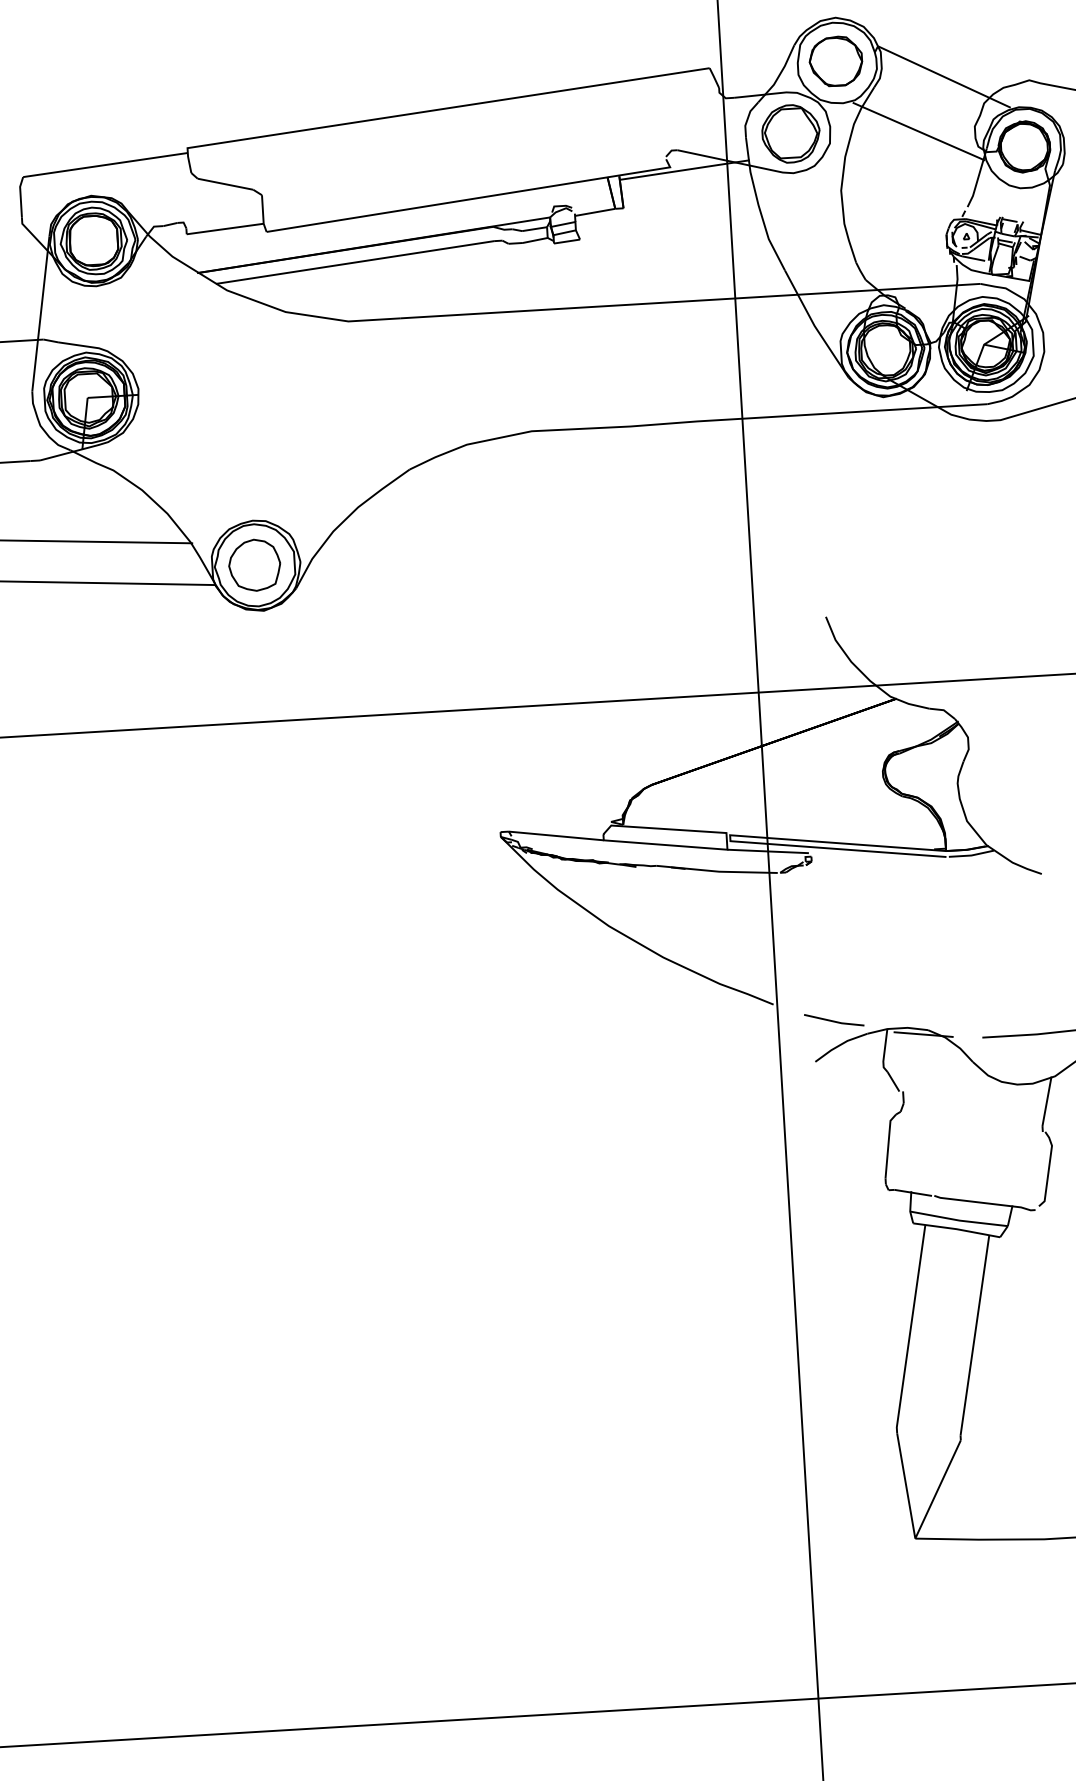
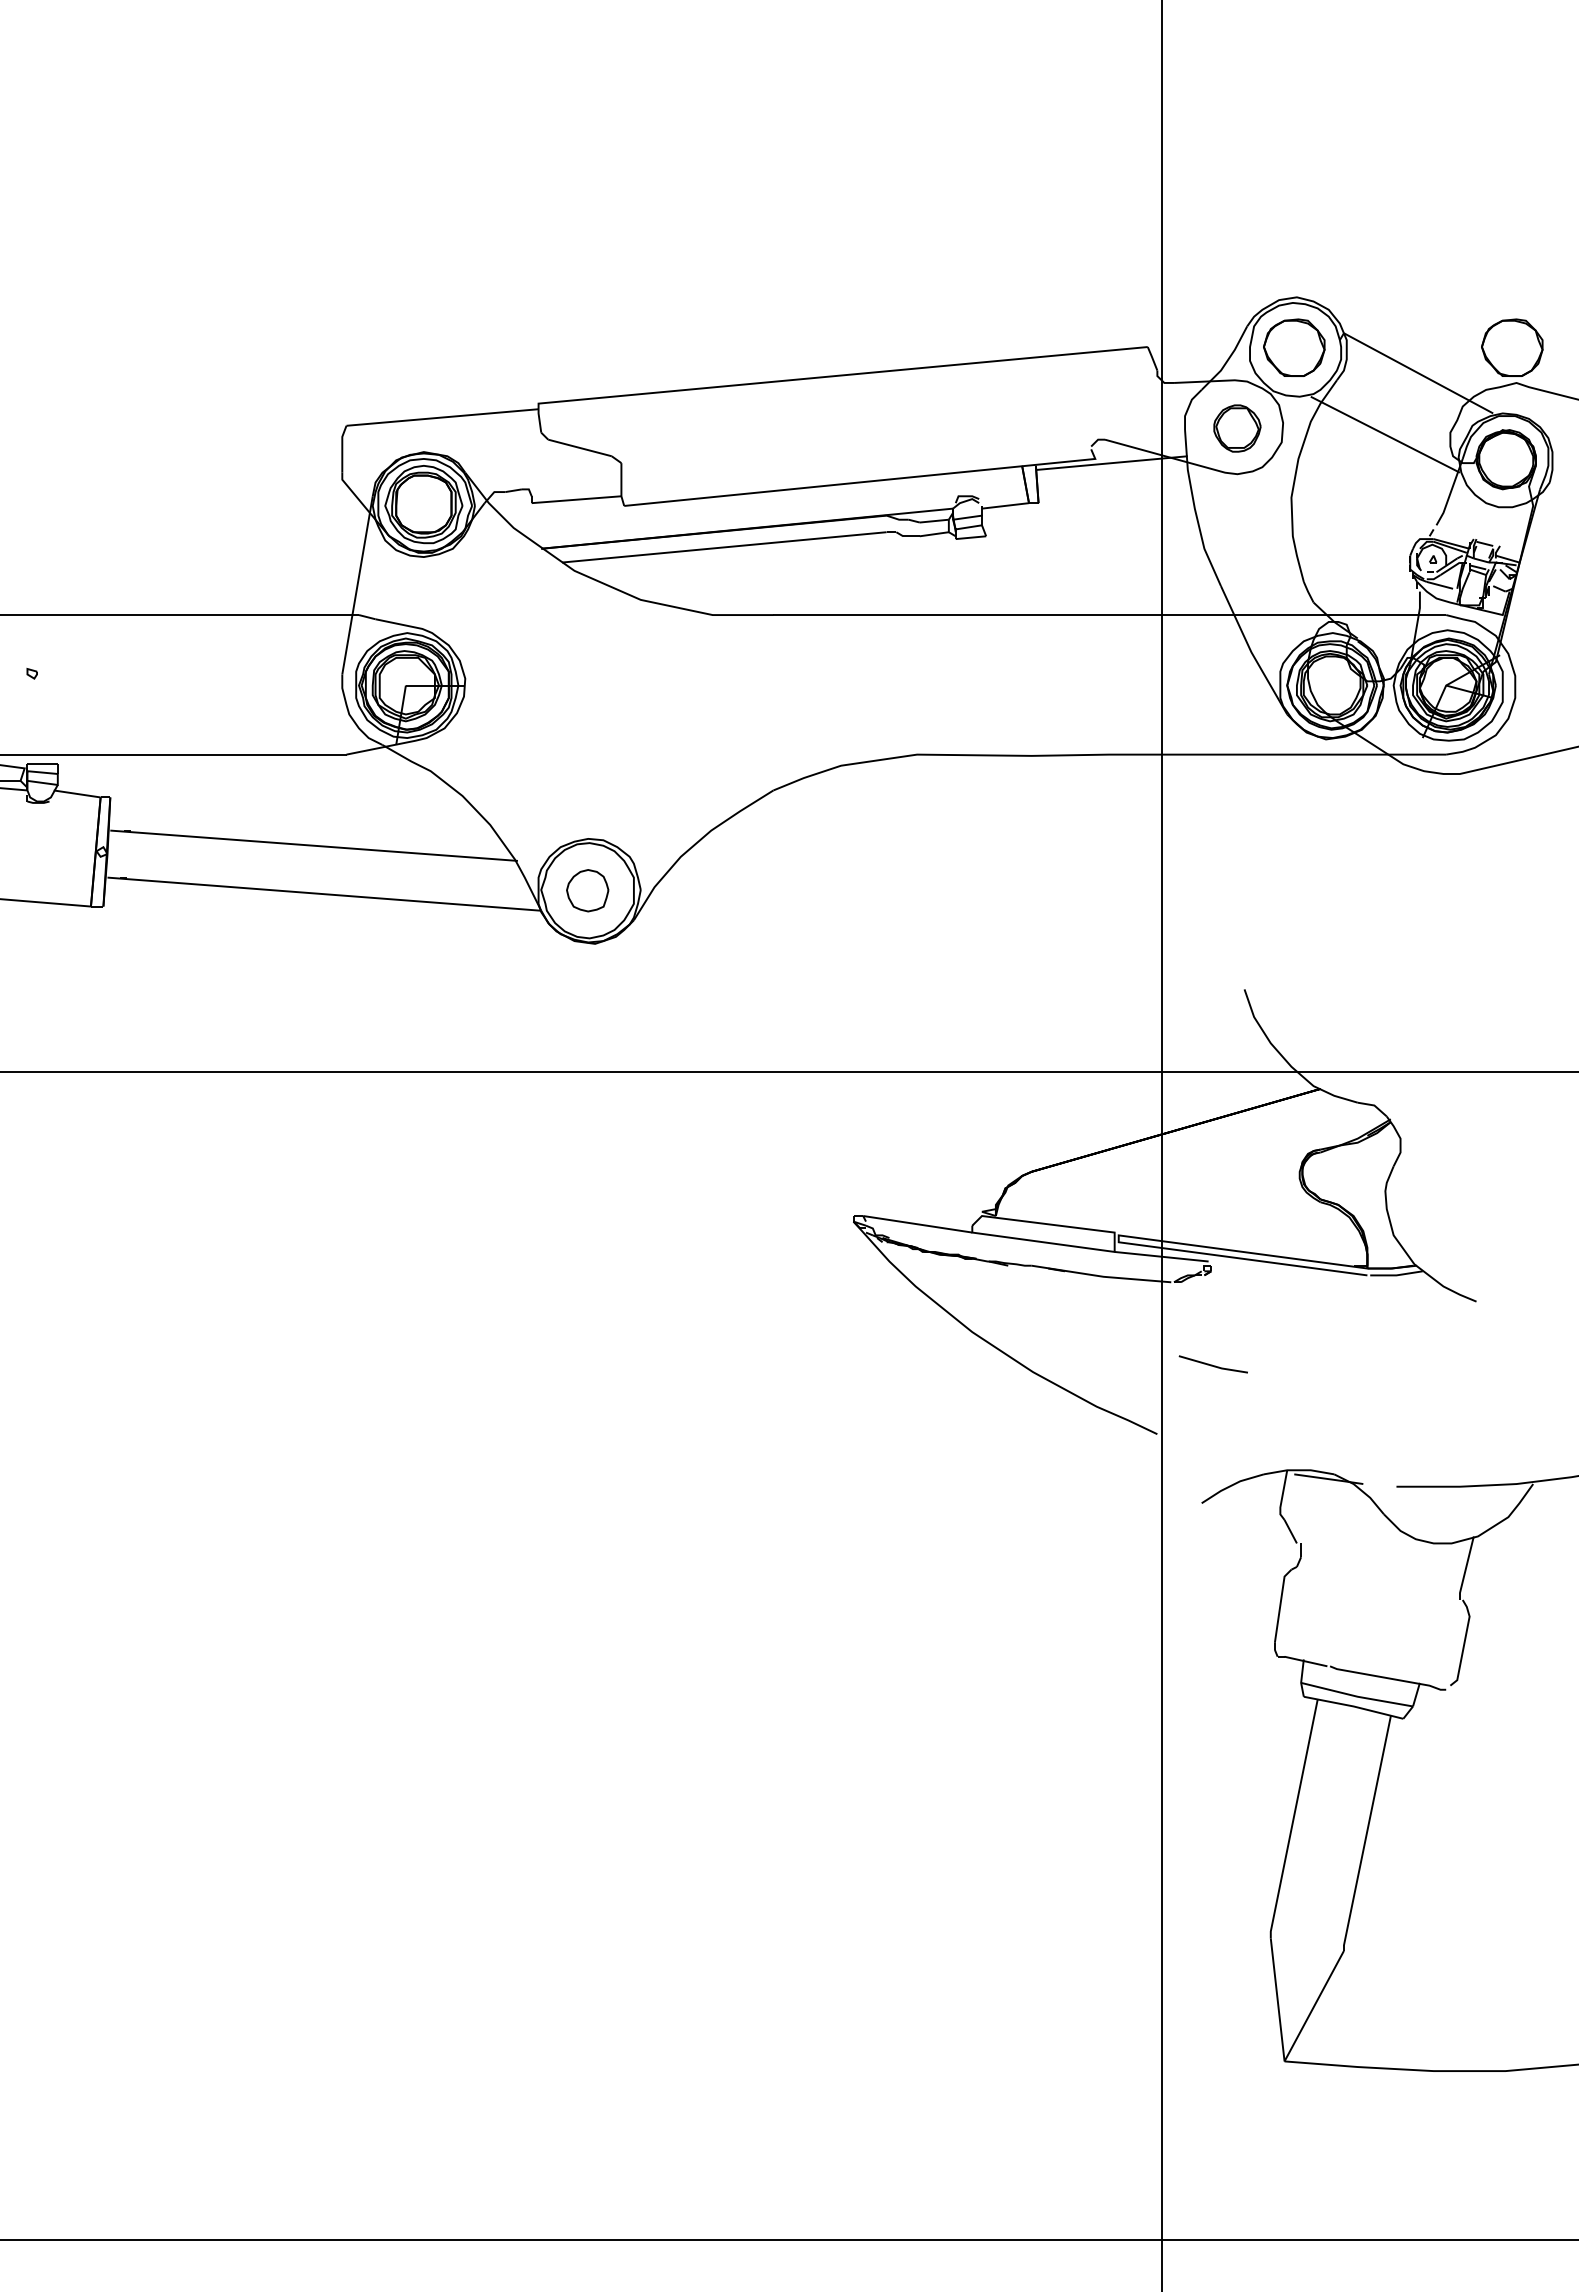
part: (1023, 49) -> (1512, 347), added
part: (791, 133) -> (1237, 428), size x0.7
part: (254, 565) -> (587, 890), size x0.7
line: (833, 1020) -> (1212, 1364), moved

